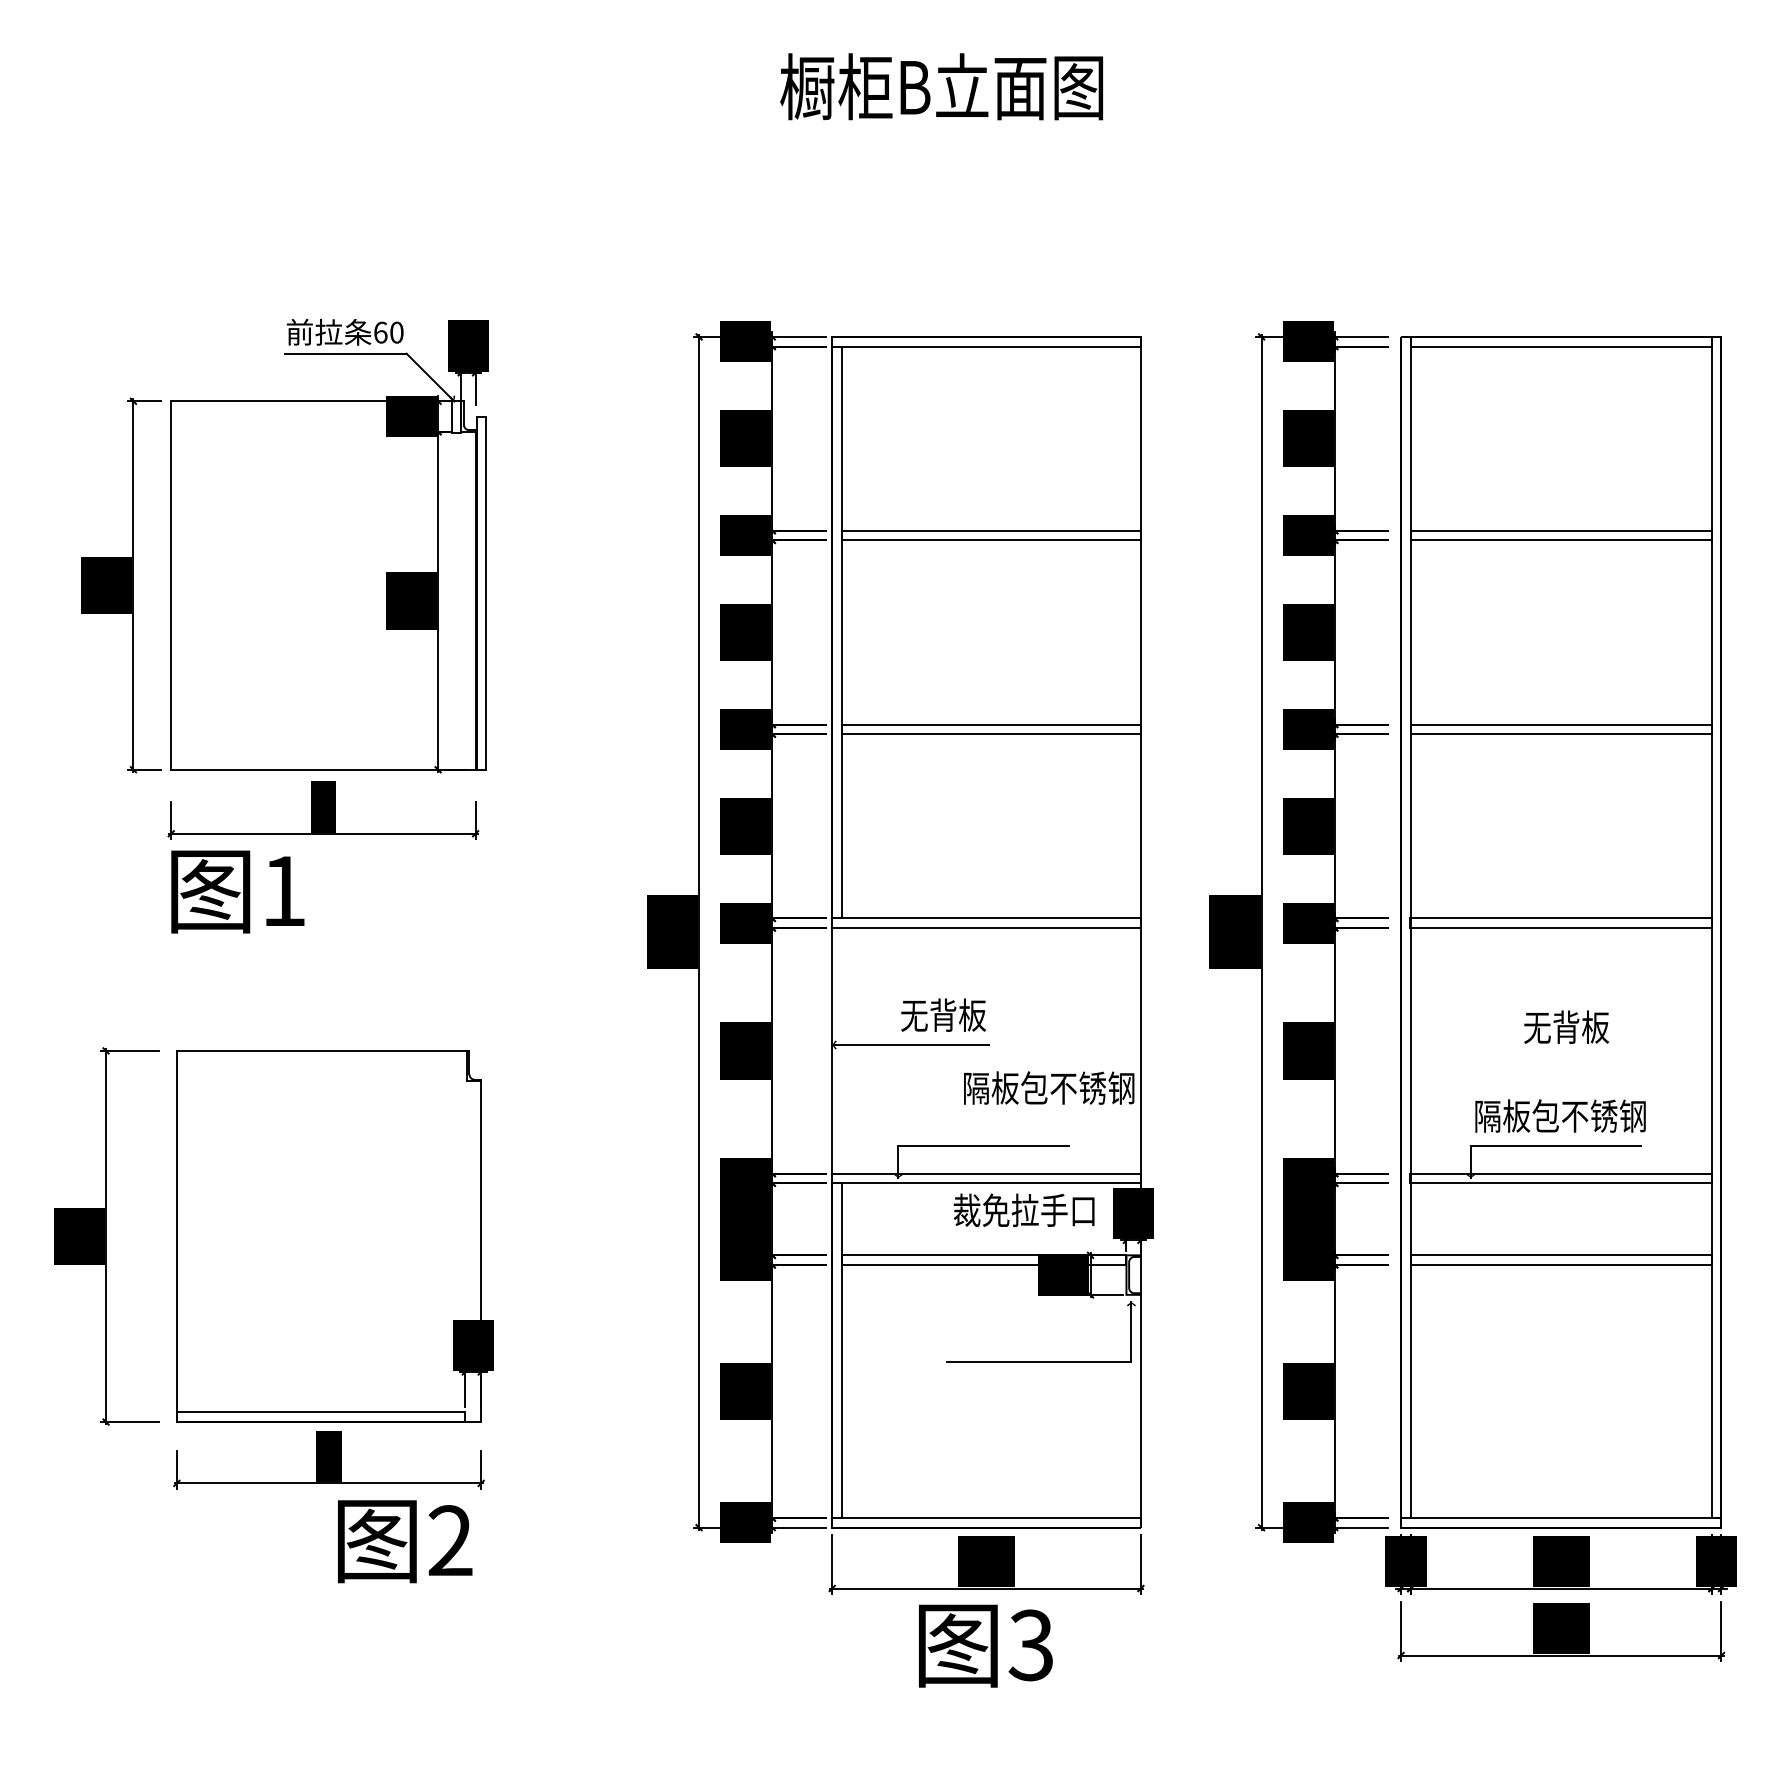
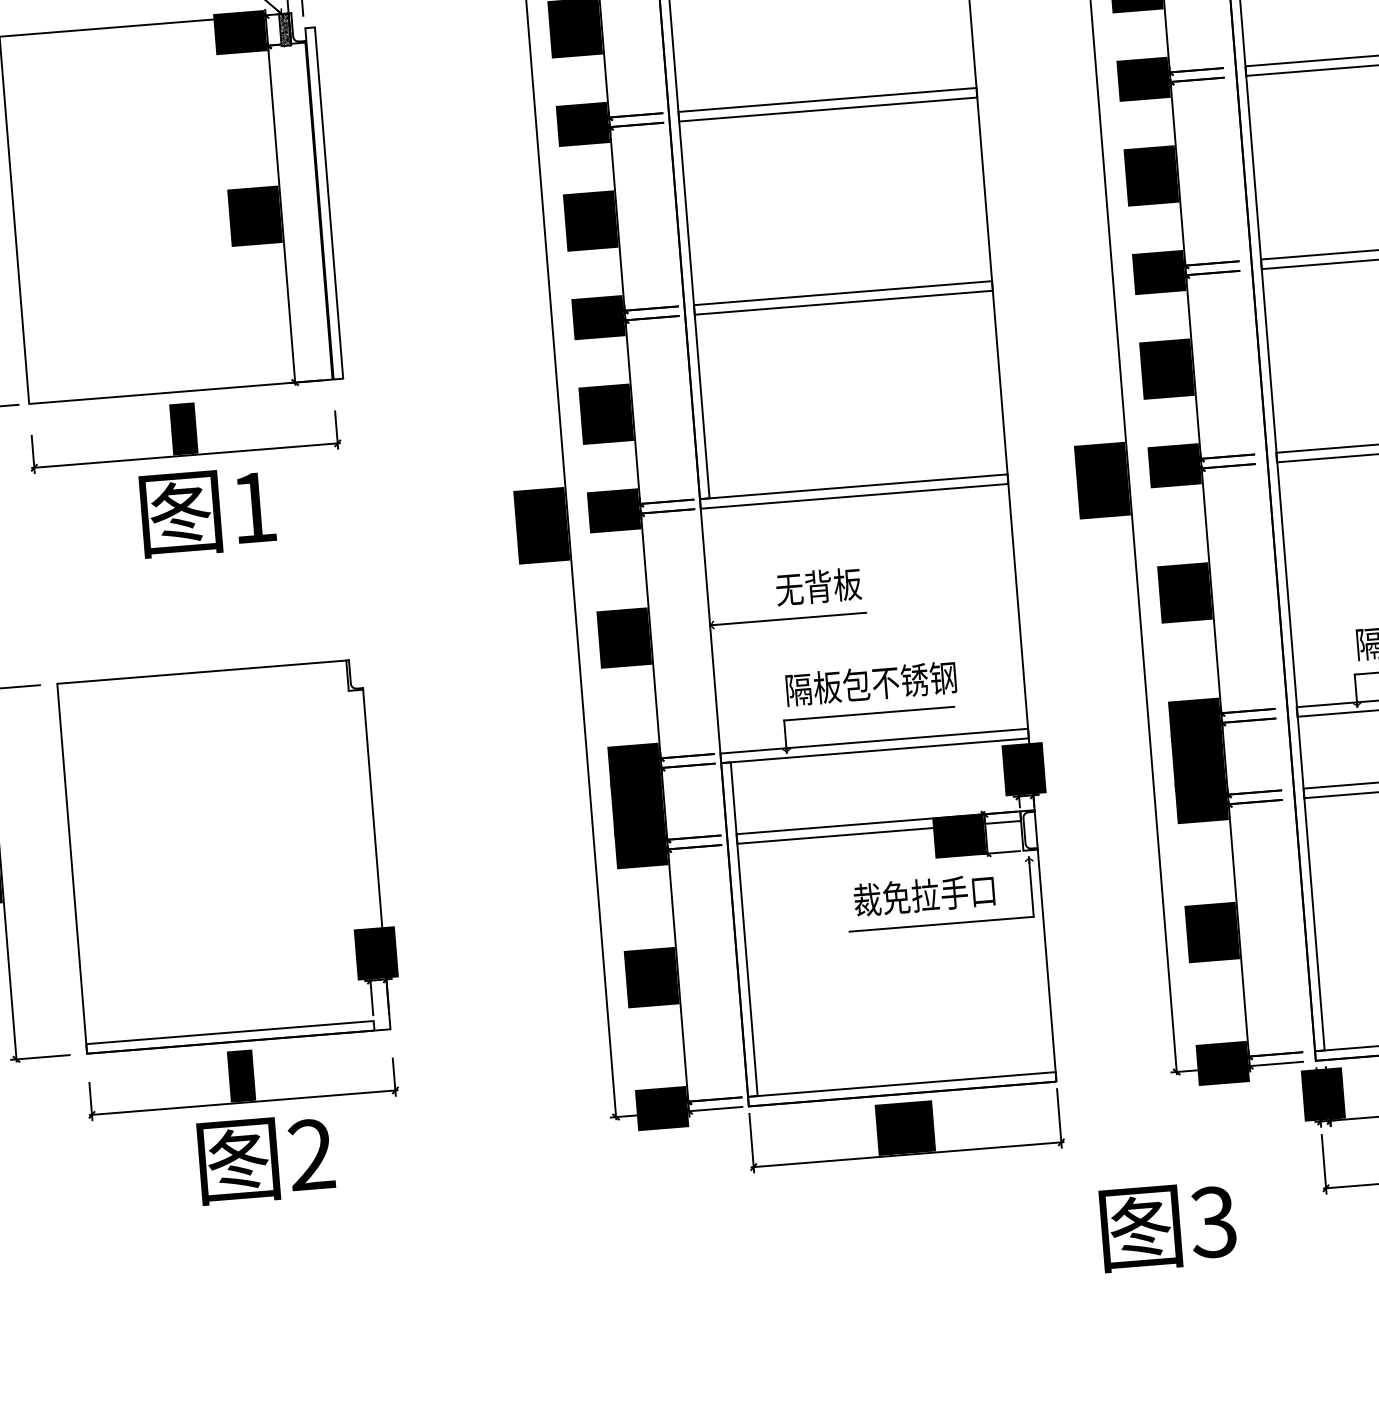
hatch: (456, 417) -> (285, 29), added
text: (237, 891) -> (207, 511), moved
text: (1049, 1087) -> (871, 683), moved
text: (1023, 1210) -> (923, 895), moved
text: (405, 1541) -> (266, 1159), moved
text: (985, 1645) -> (1168, 1226), moved

